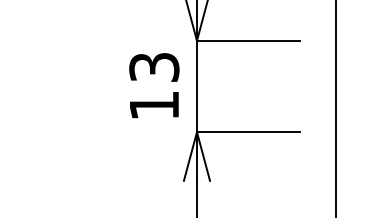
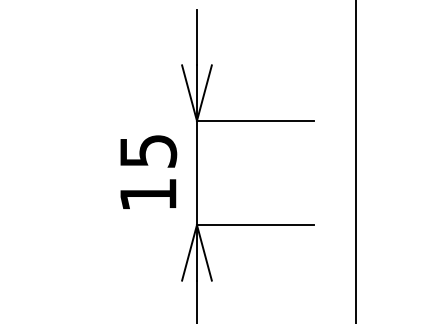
text: (153, 66) -> (147, 150), 13 -> 15

